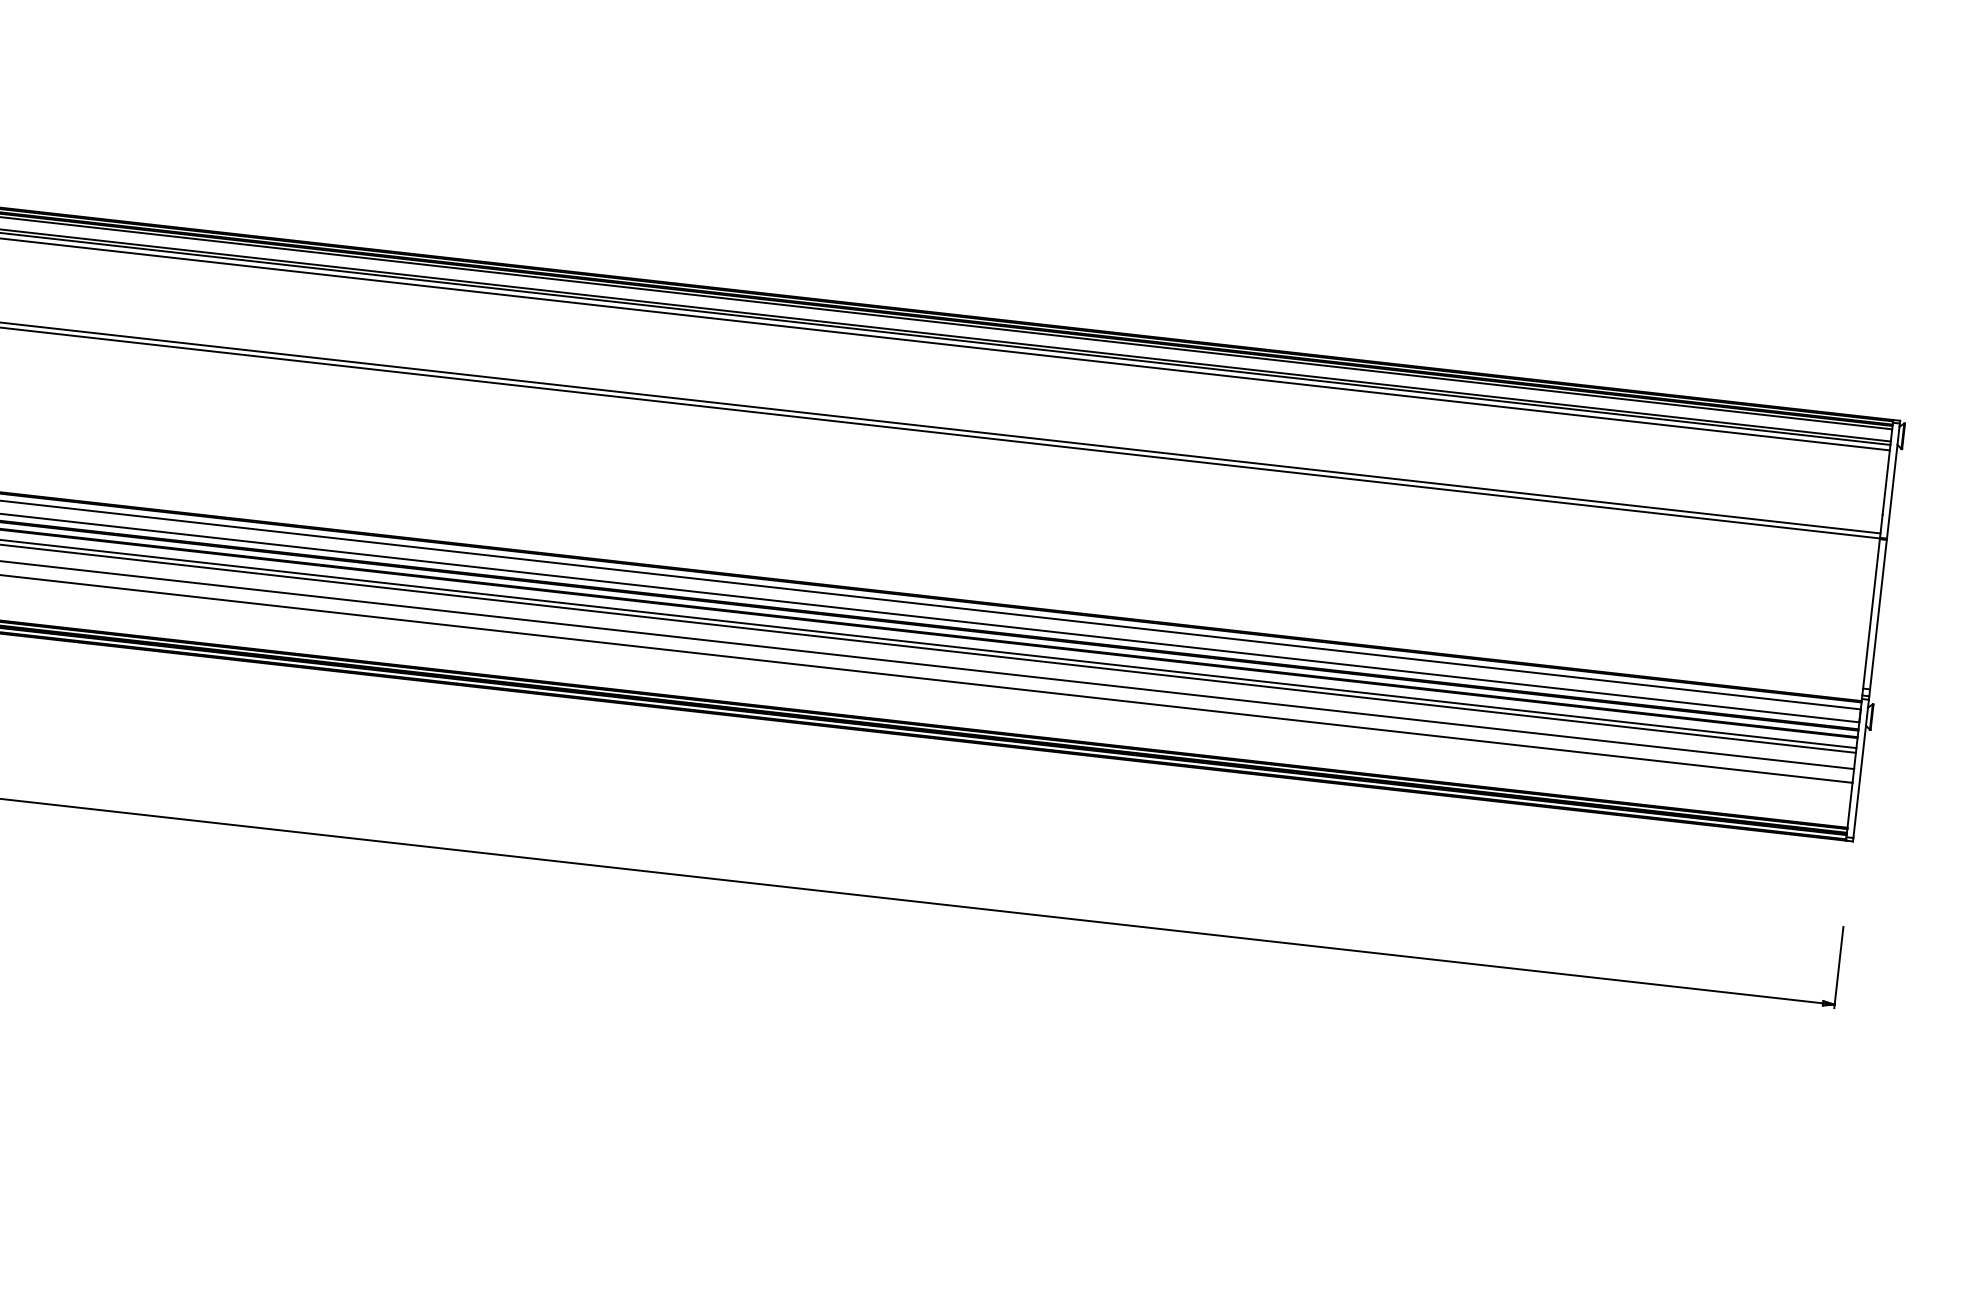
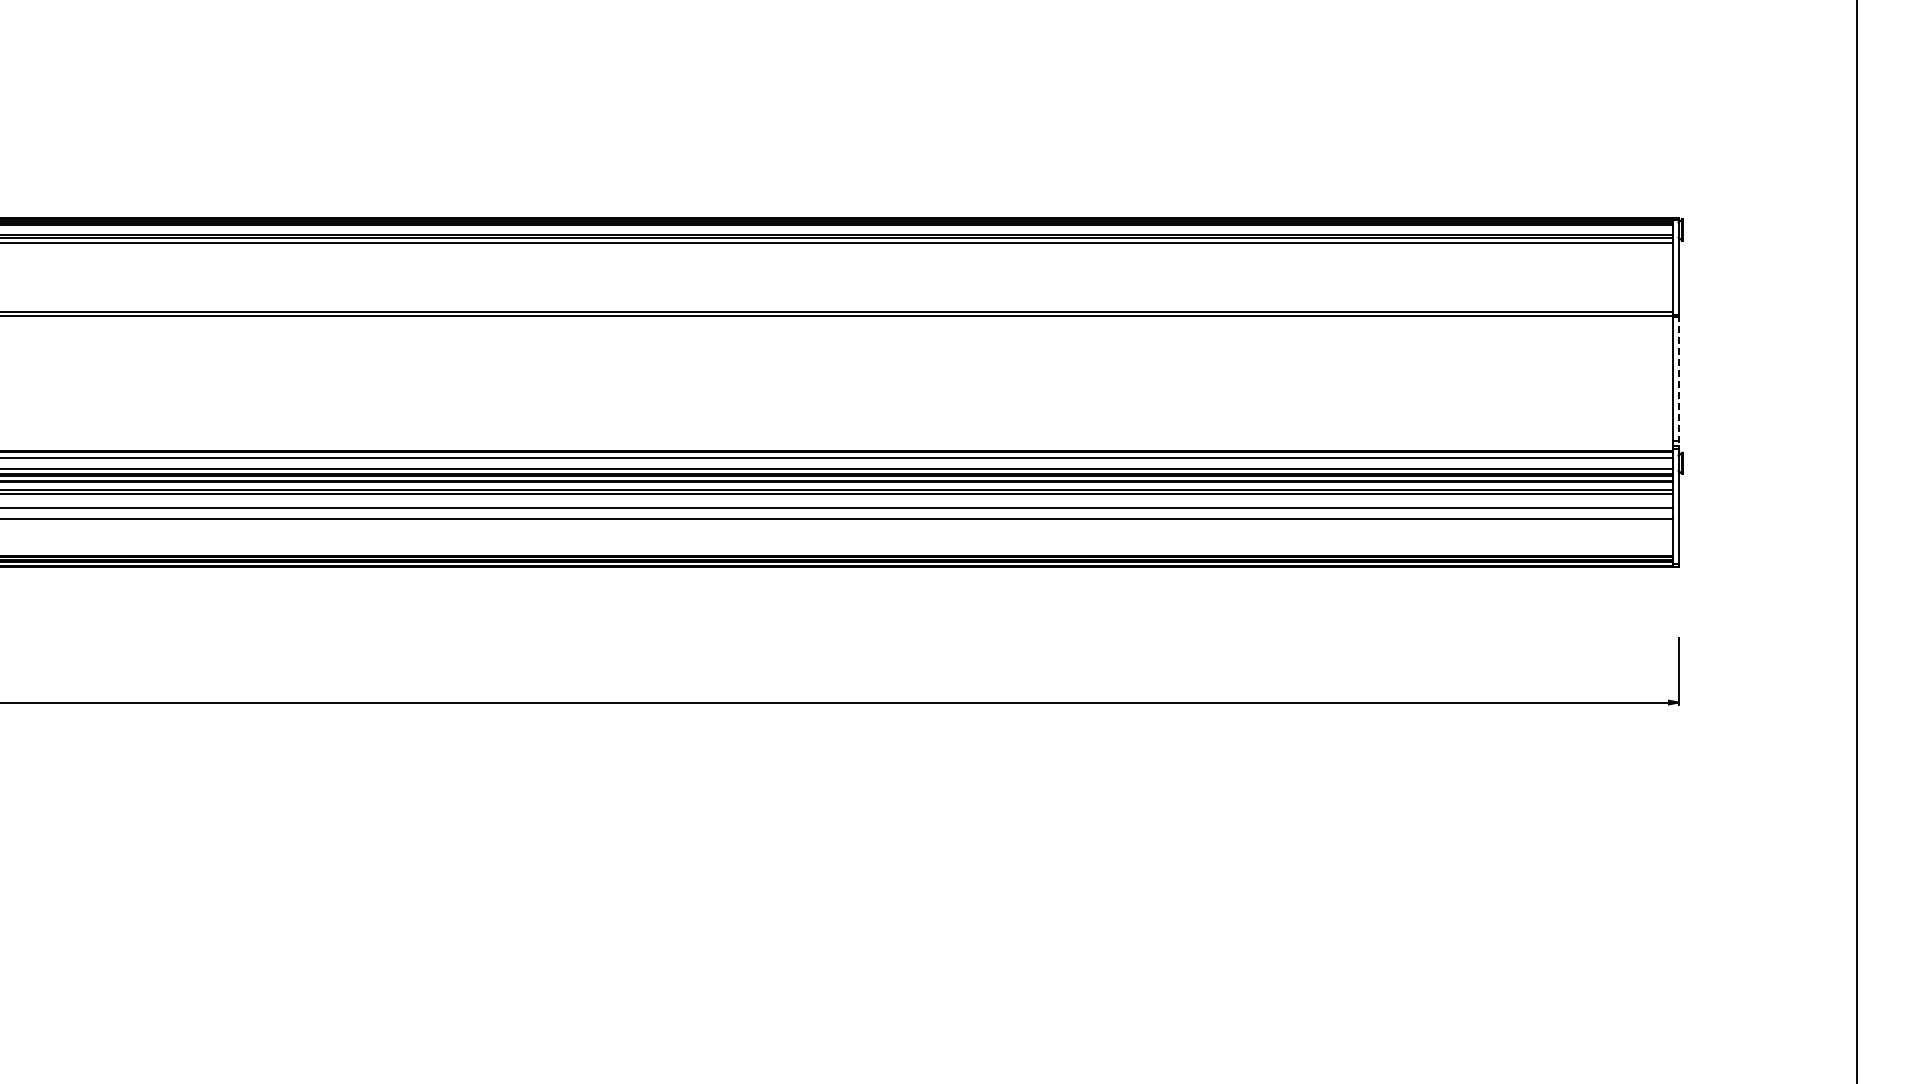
line: (1877, 619) -> (1678, 382), solid -> dashed

